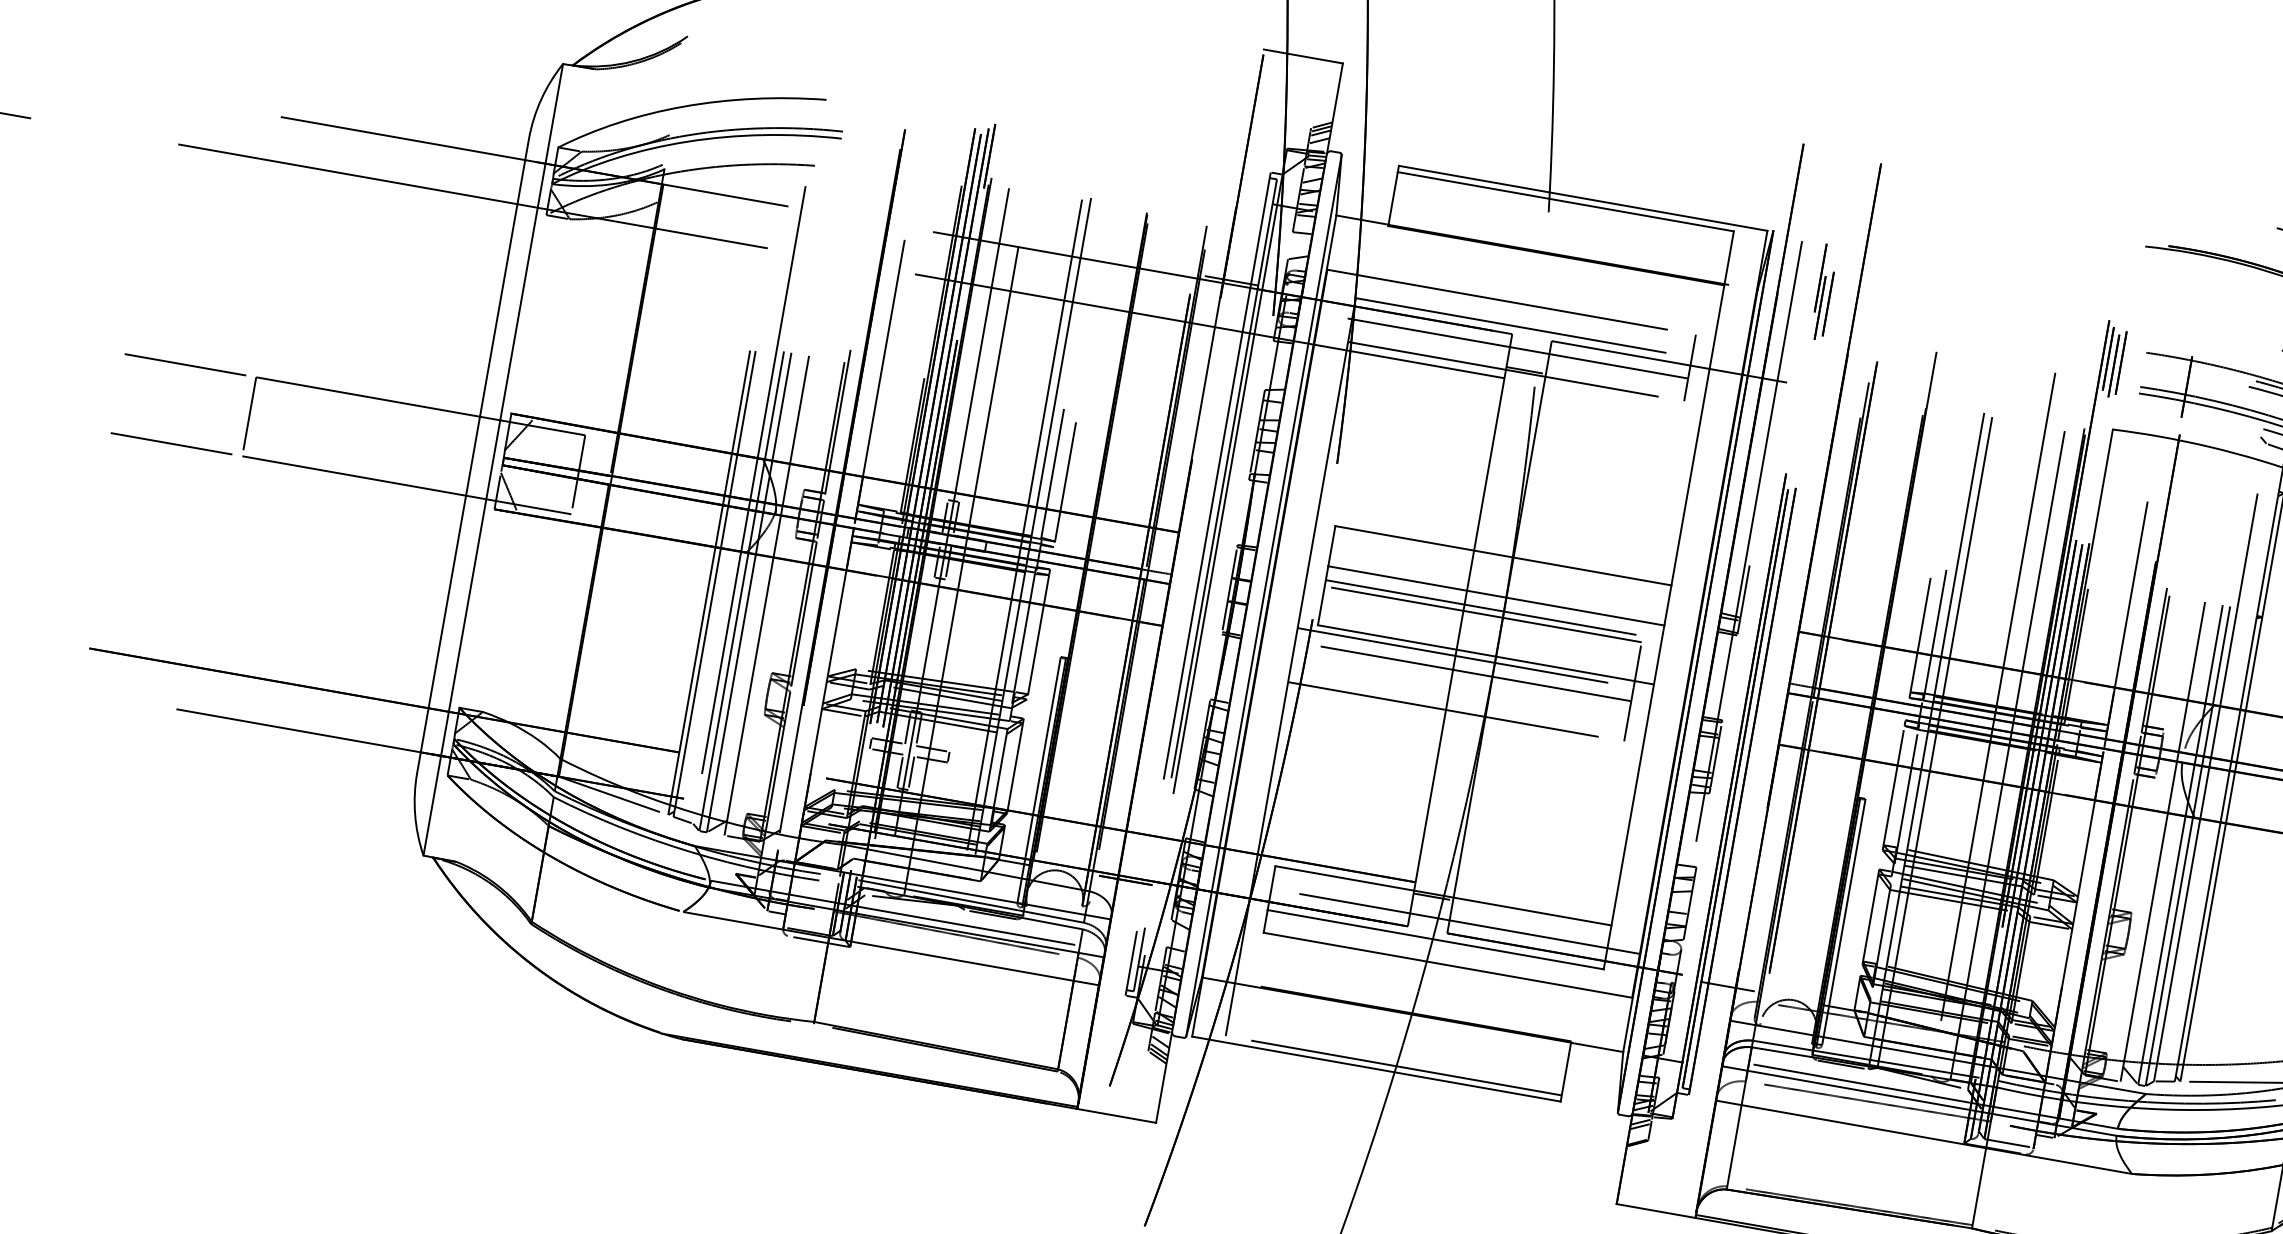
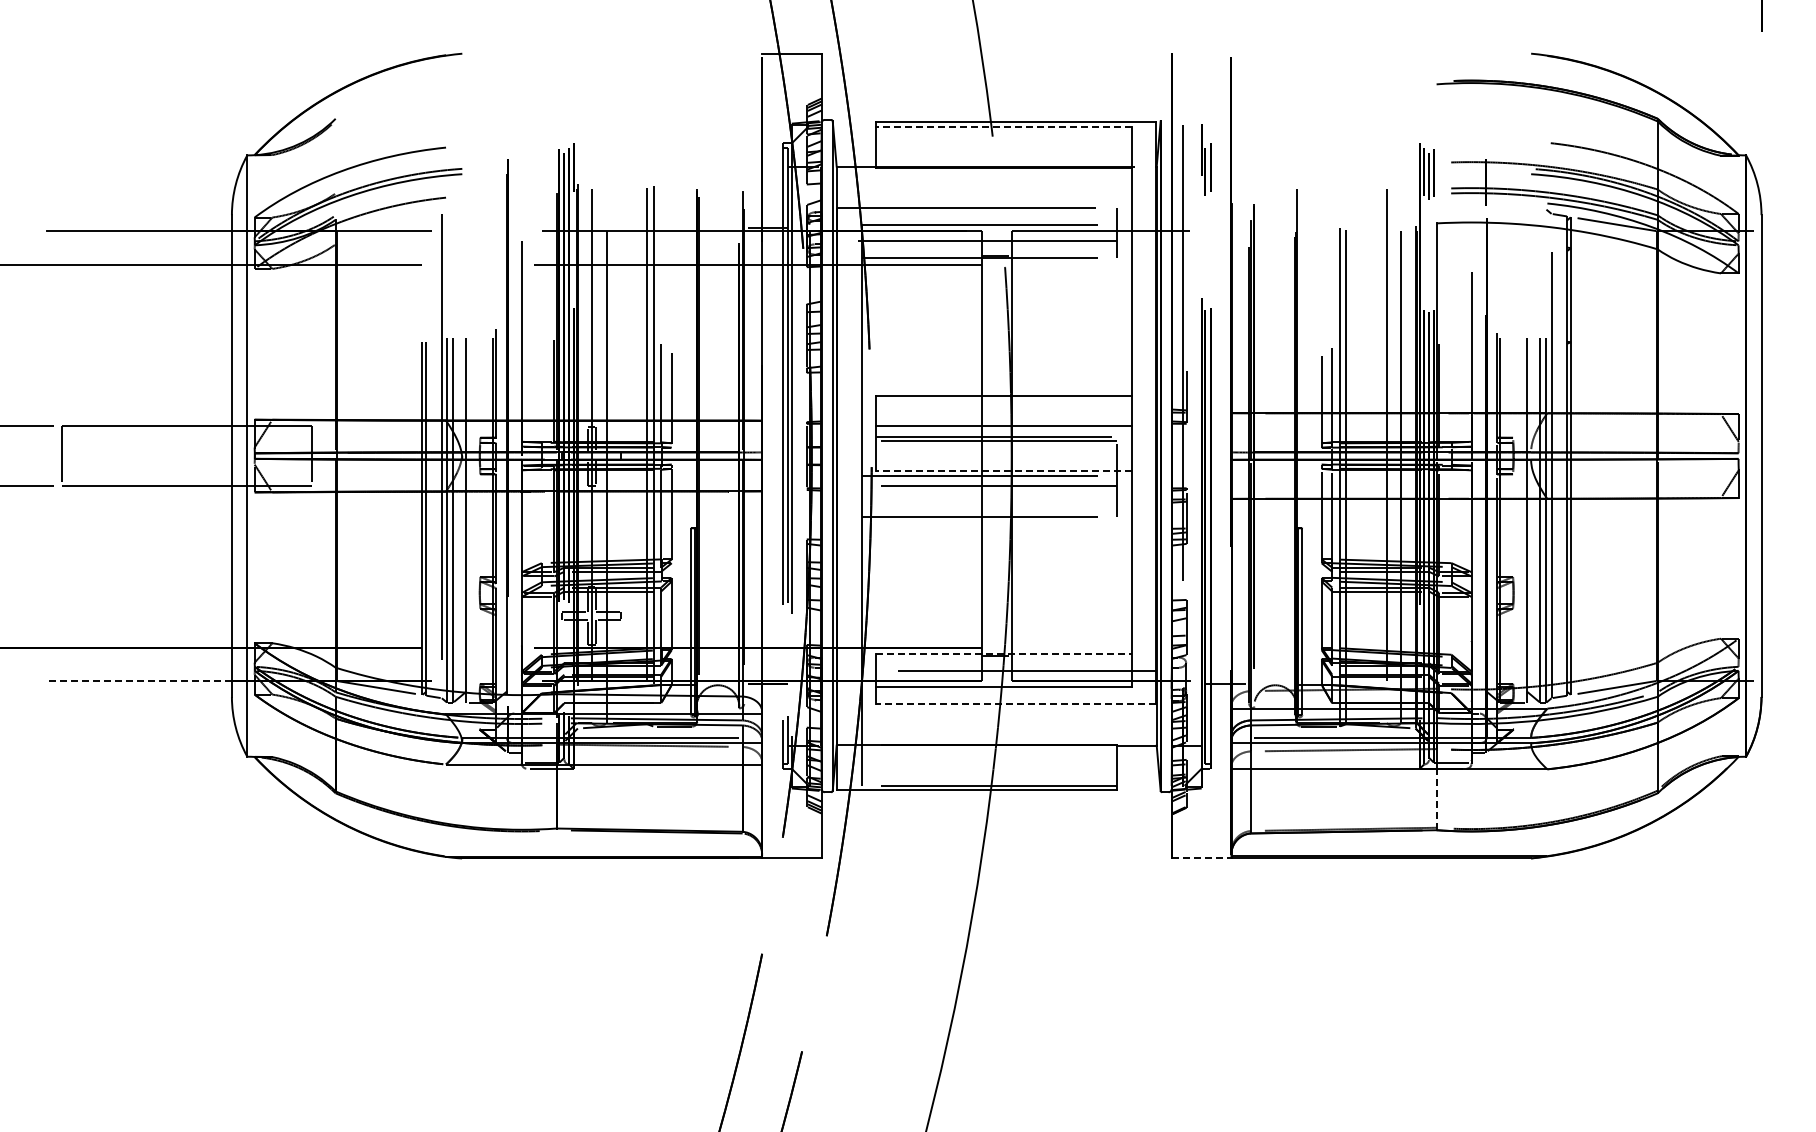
line: (1565, 201) -> (1003, 126), solid -> dashed
line: (1485, 654) -> (1003, 470), solid -> dashed
line: (297, 731) -> (138, 681), solid -> dashed
line: (1442, 895) -> (1003, 653), solid -> dashed
line: (1448, 965) -> (1016, 704), solid -> dashed
line: (1979, 1187) -> (1436, 799), solid -> dashed
line: (1655, 1211) -> (1201, 858), solid -> dashed

